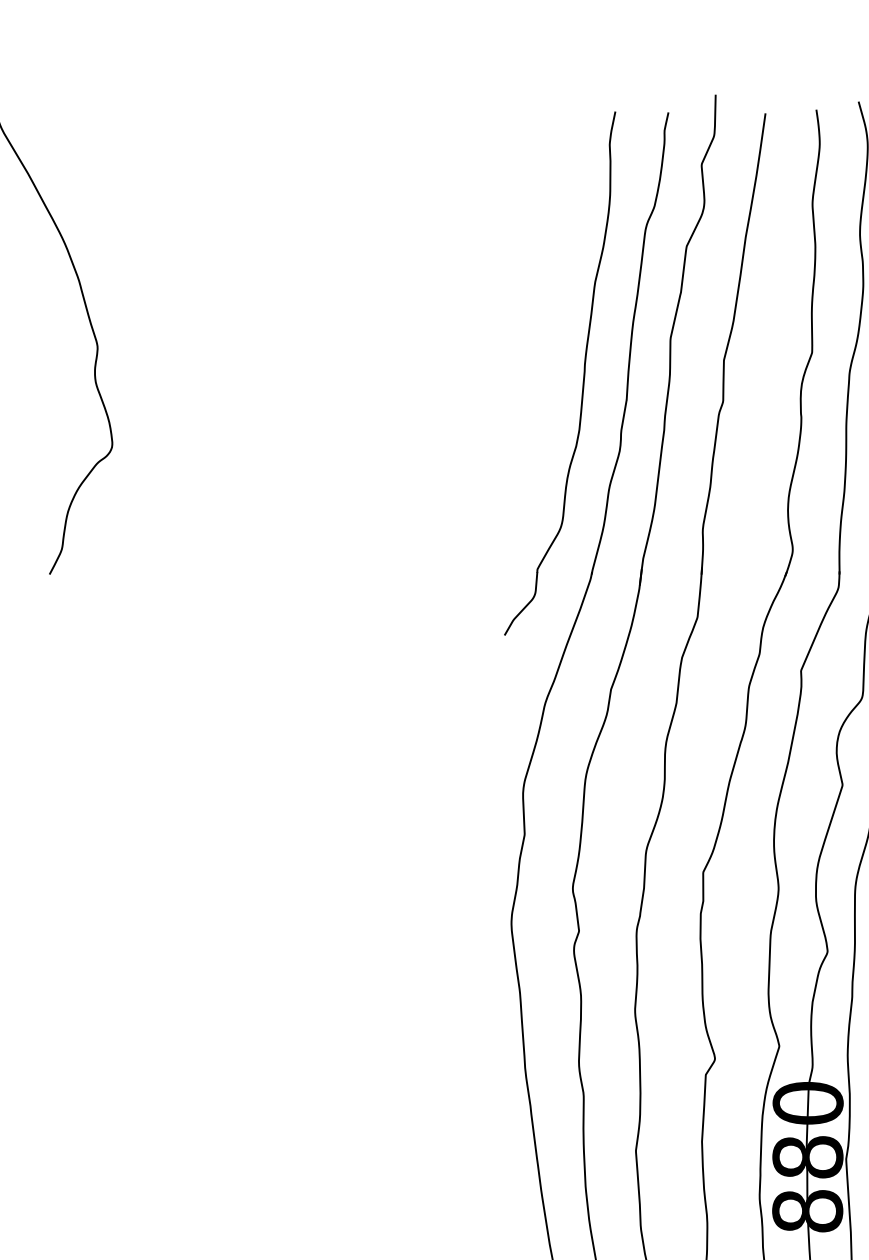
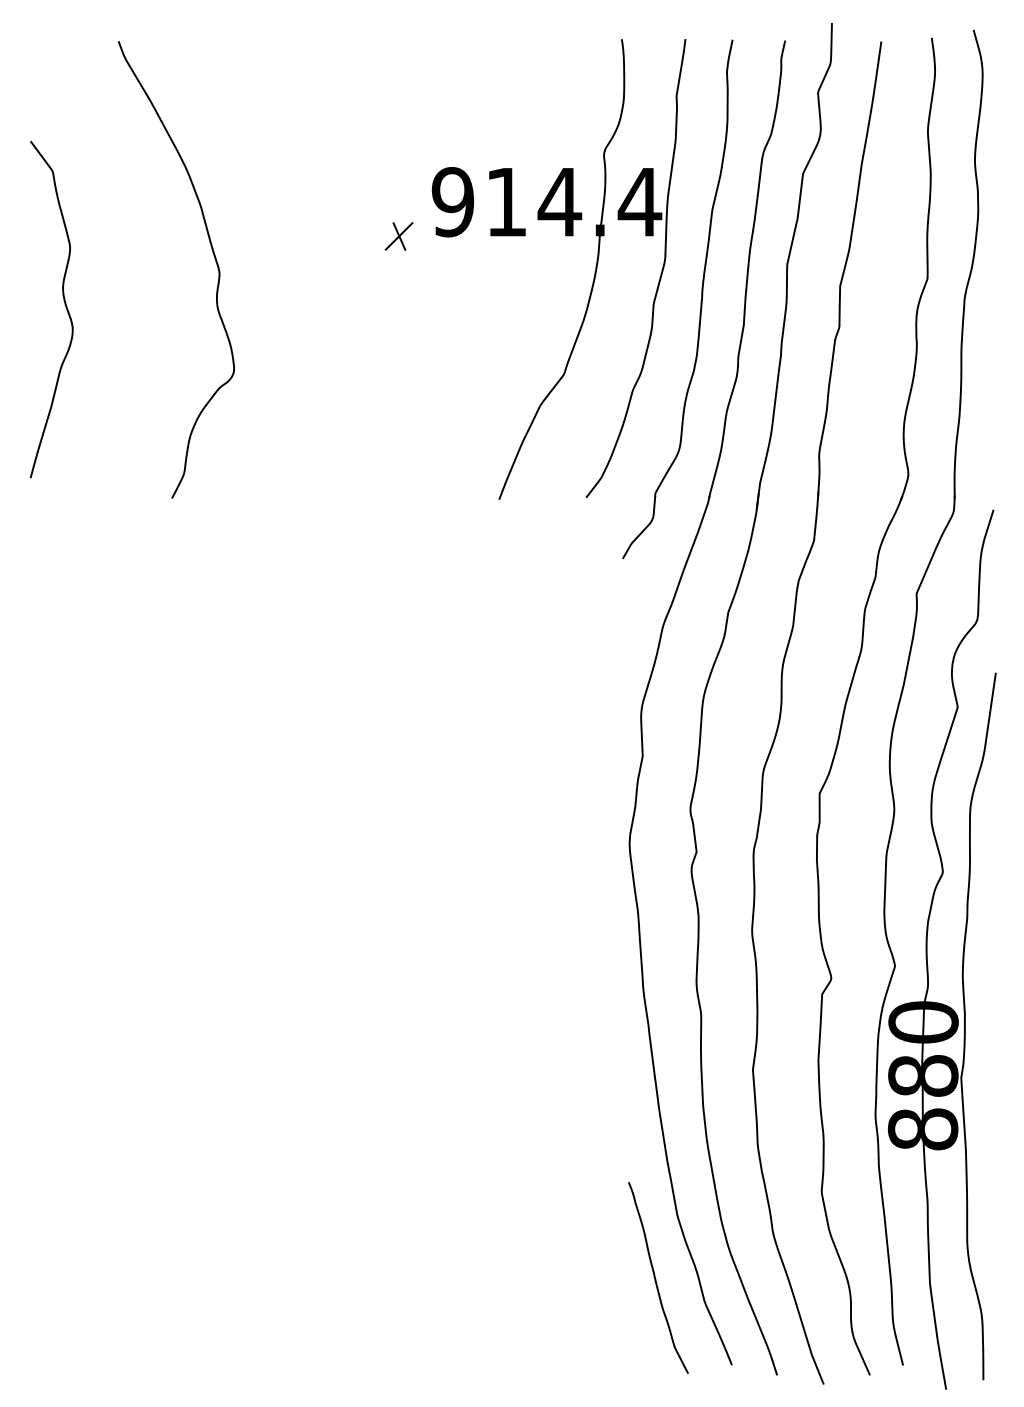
part: (278, 310) -> (398, 236), added
part: (446, 310) -> (565, 236), added

